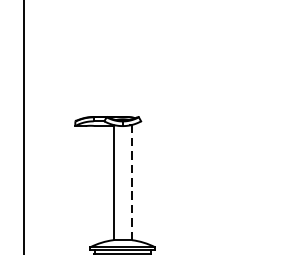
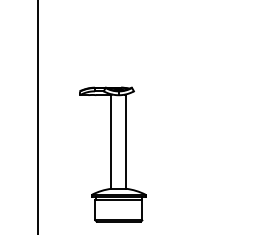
line: (132, 182) -> (126, 141), dashed -> solid

